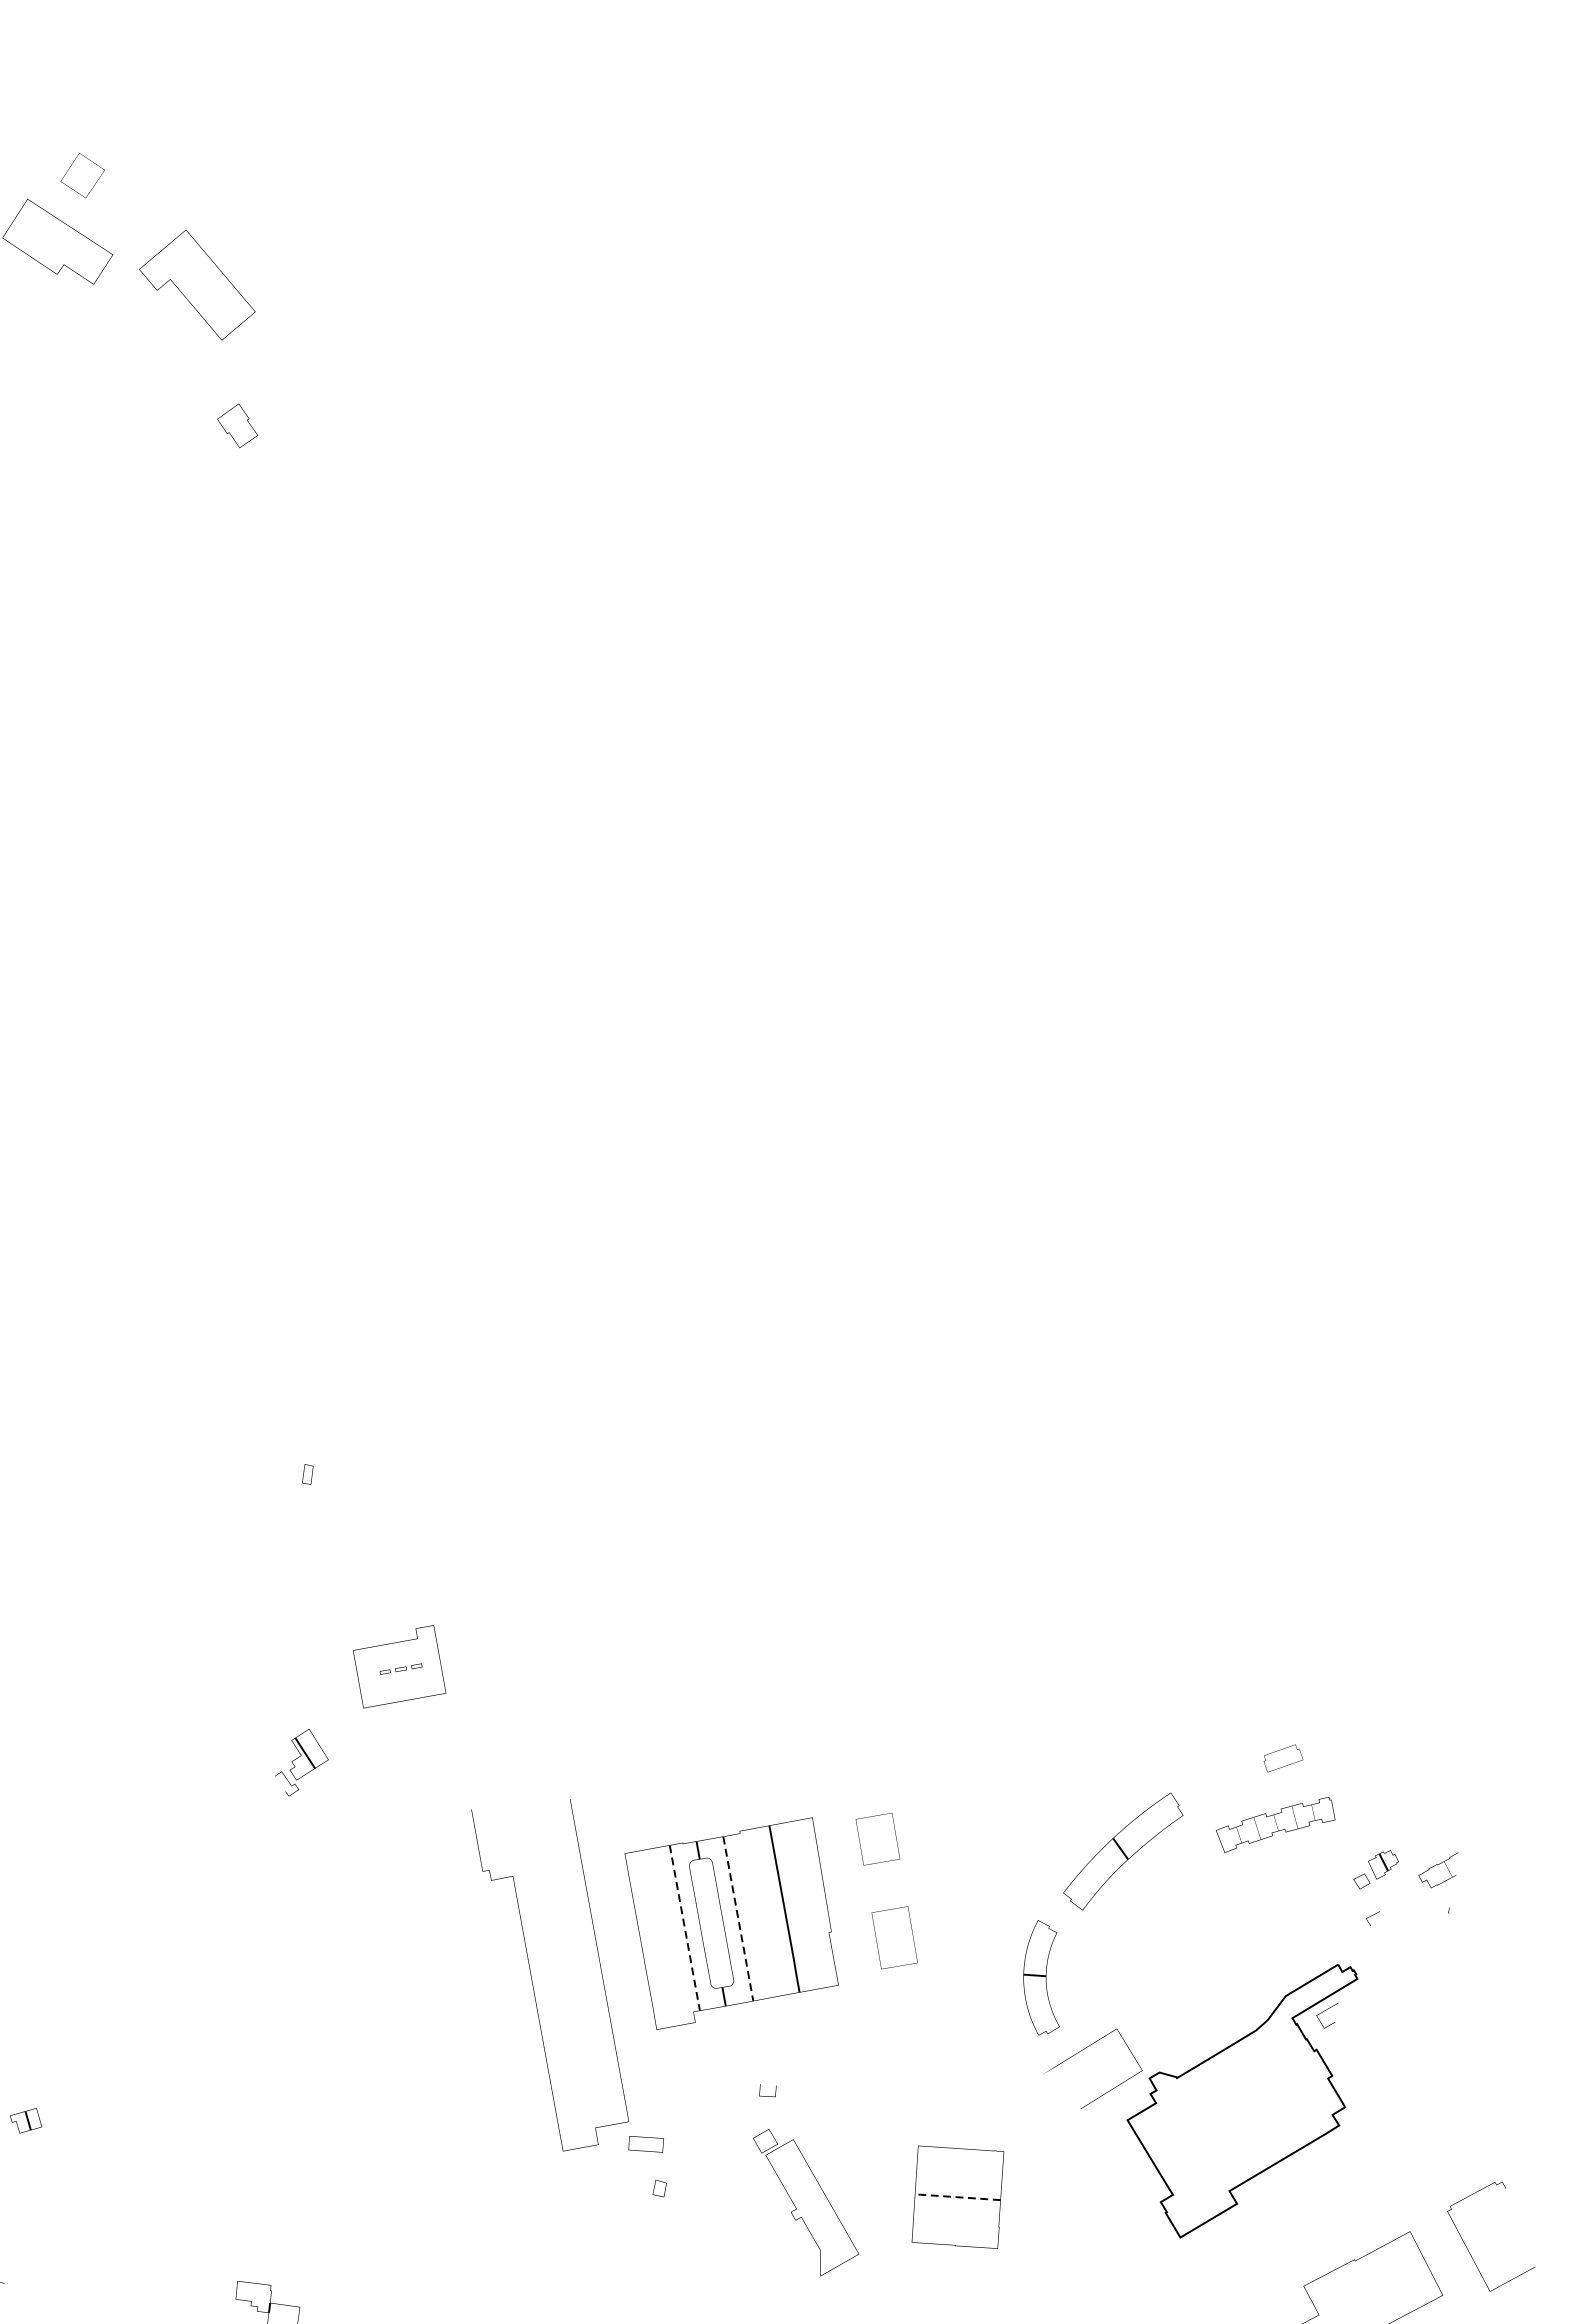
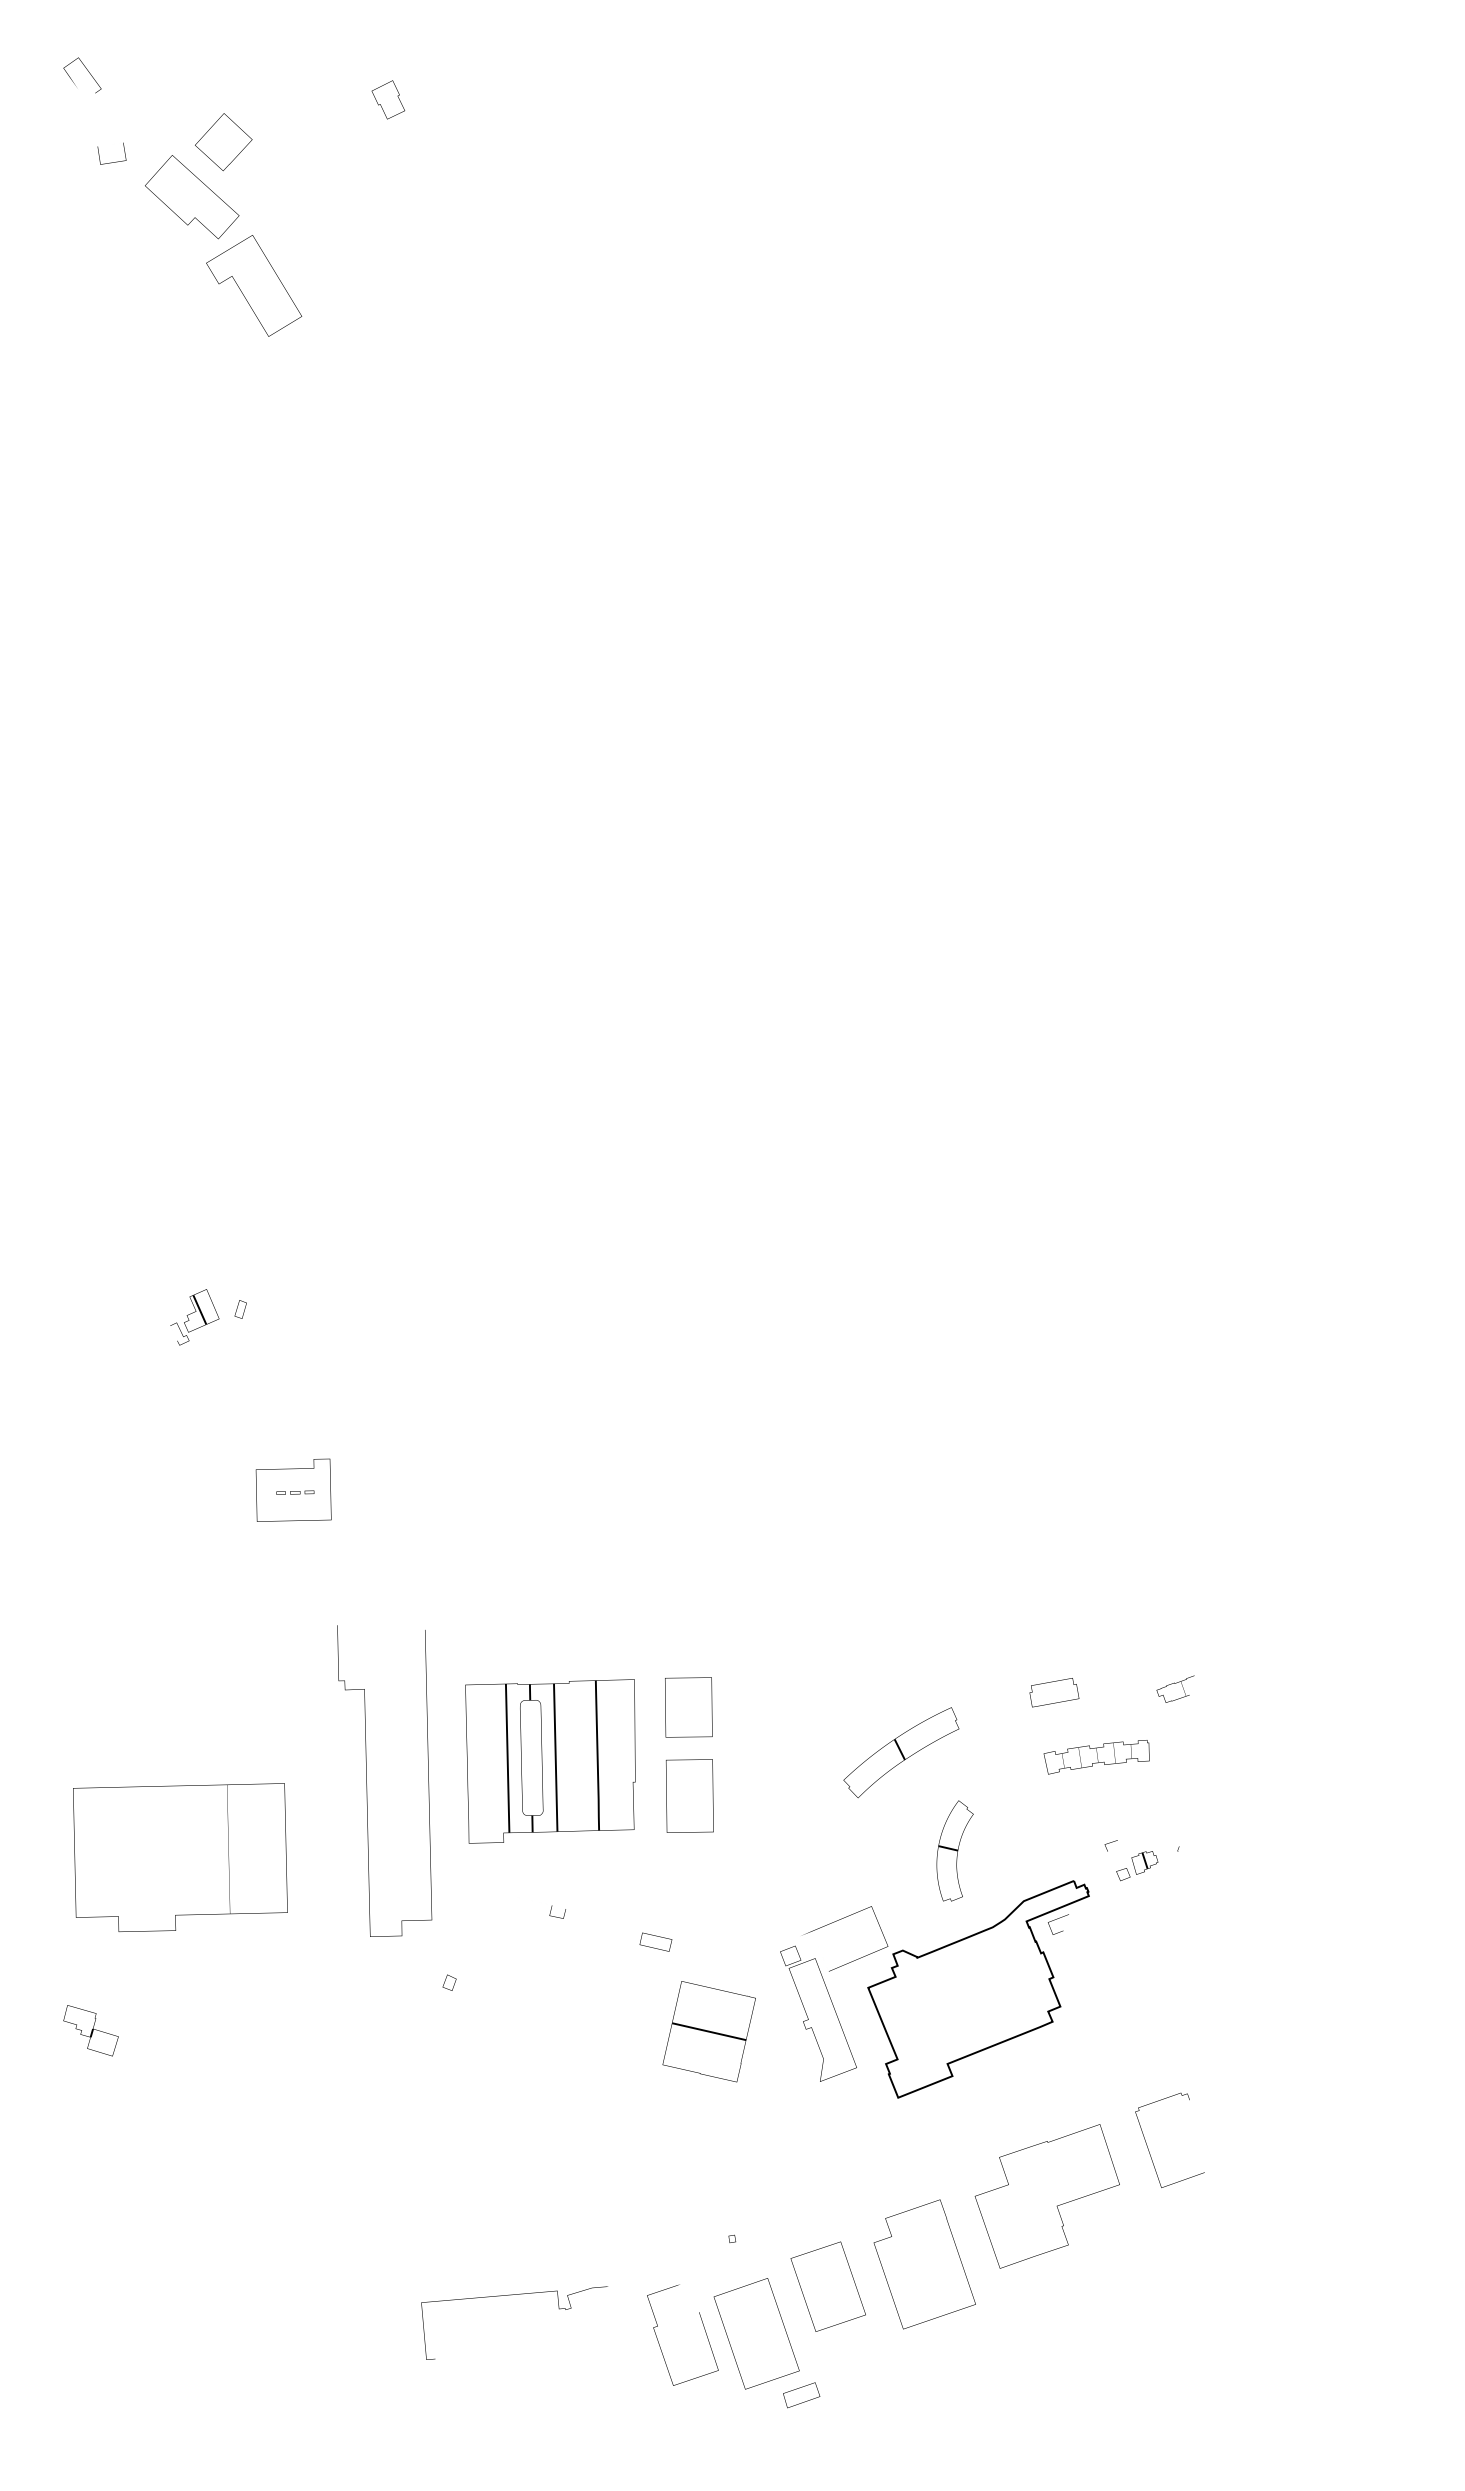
part: (82, 175) -> (223, 142), size x1.43
part: (197, 285) -> (254, 285), moved
part: (237, 425) -> (388, 99), moved
part: (1283, 1757) -> (1054, 1692), size x1.43
part: (300, 1762) -> (194, 1317), moved
part: (1275, 1825) -> (1096, 1757), moved
part: (877, 1839) -> (688, 1707), size x1.43
part: (1376, 1870) -> (1137, 1866), moved
part: (1439, 1870) -> (1175, 1688), moved
line: (738, 1918) -> (555, 1757), dashed -> solid
line: (684, 1928) -> (507, 1758), dashed -> solid
part: (894, 1937) -> (689, 1795), size x1.43
part: (1042, 1976) -> (954, 1850), moved
part: (337, 2096) -> (180, 1857), added
part: (645, 2143) -> (655, 1941), moved
line: (957, 2197) -> (708, 2031), dashed -> solid
part: (806, 2200) -> (818, 2013), moved

